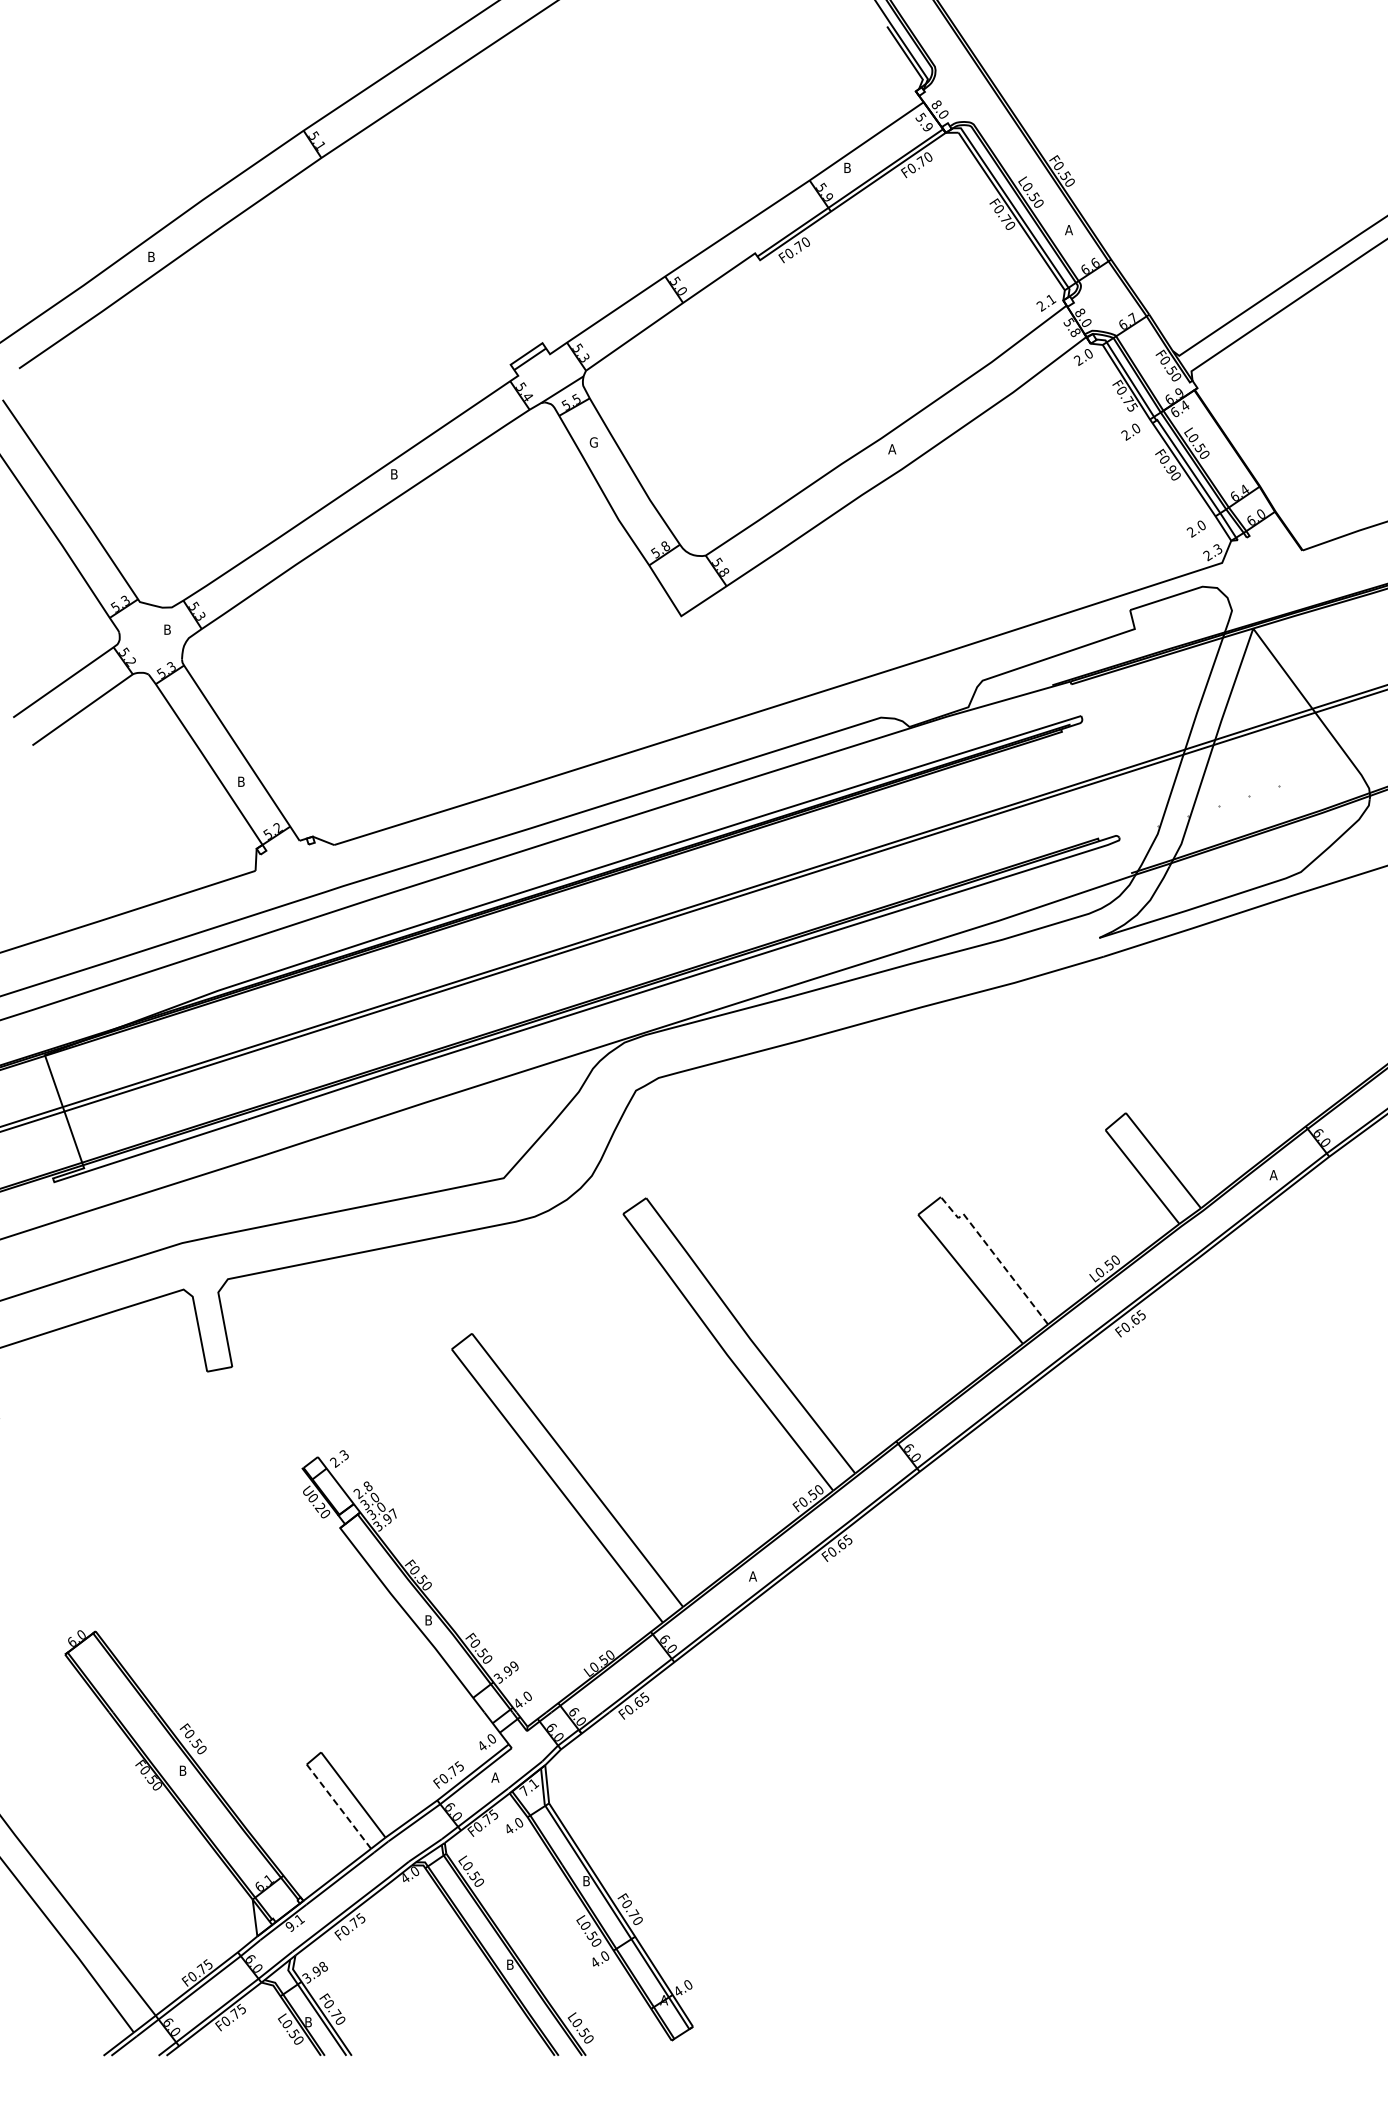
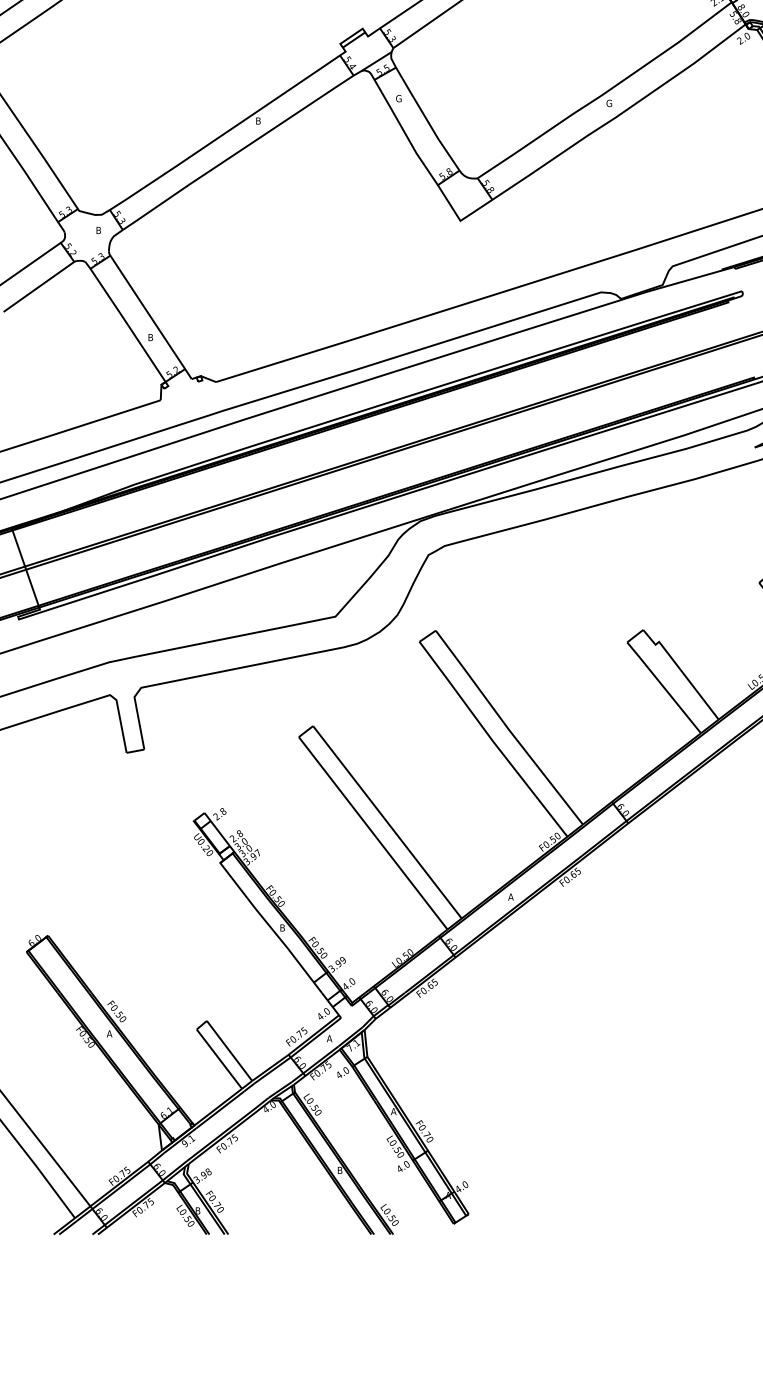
text: (892, 449) -> (609, 103), A -> G
line: (994, 1254) -> (680, 670), dashed -> solid
text: (343, 1455) -> (222, 811), 2.3 -> 2.8
text: (182, 1770) -> (109, 1033), B -> A
line: (338, 1806) -> (219, 1059), dashed -> solid
text: (586, 1881) -> (393, 1111), B -> A

